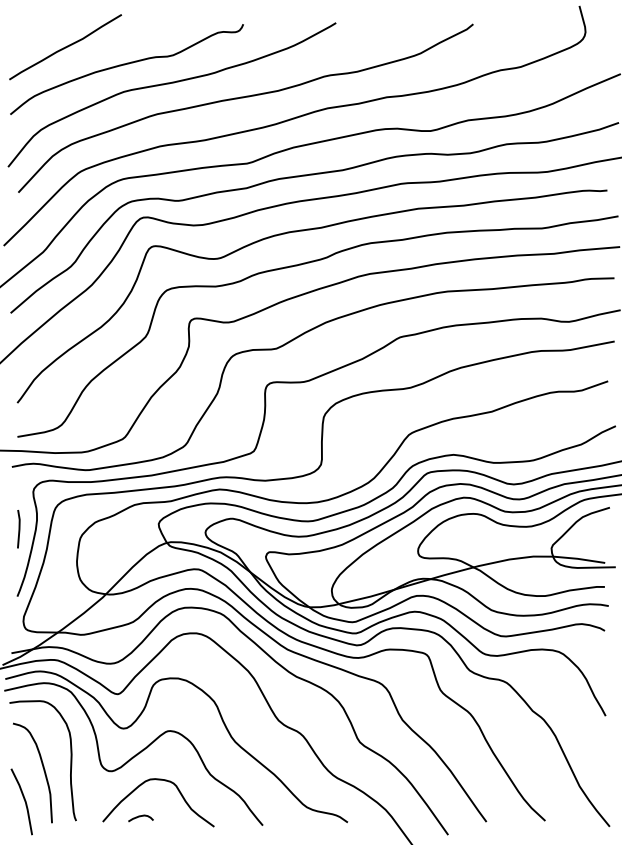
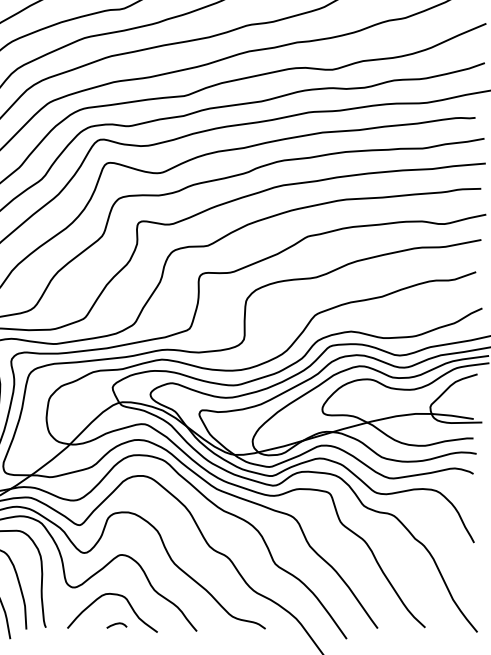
curve: (140, 817) -> (116, 624), moved

